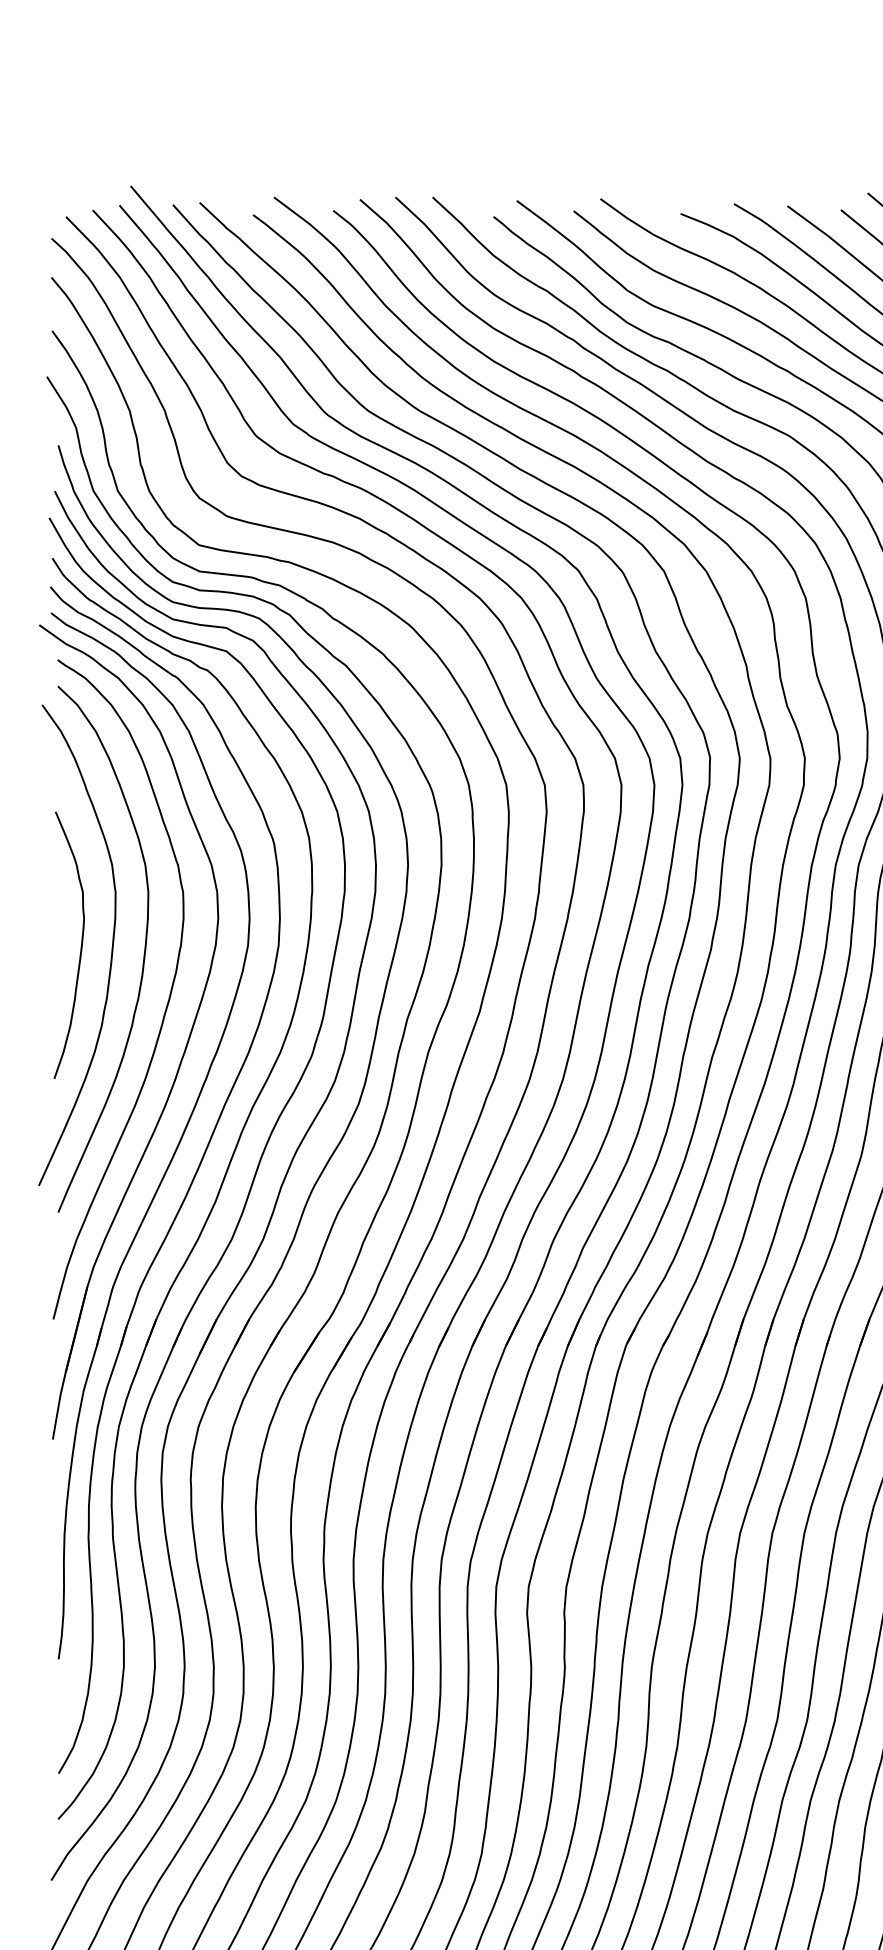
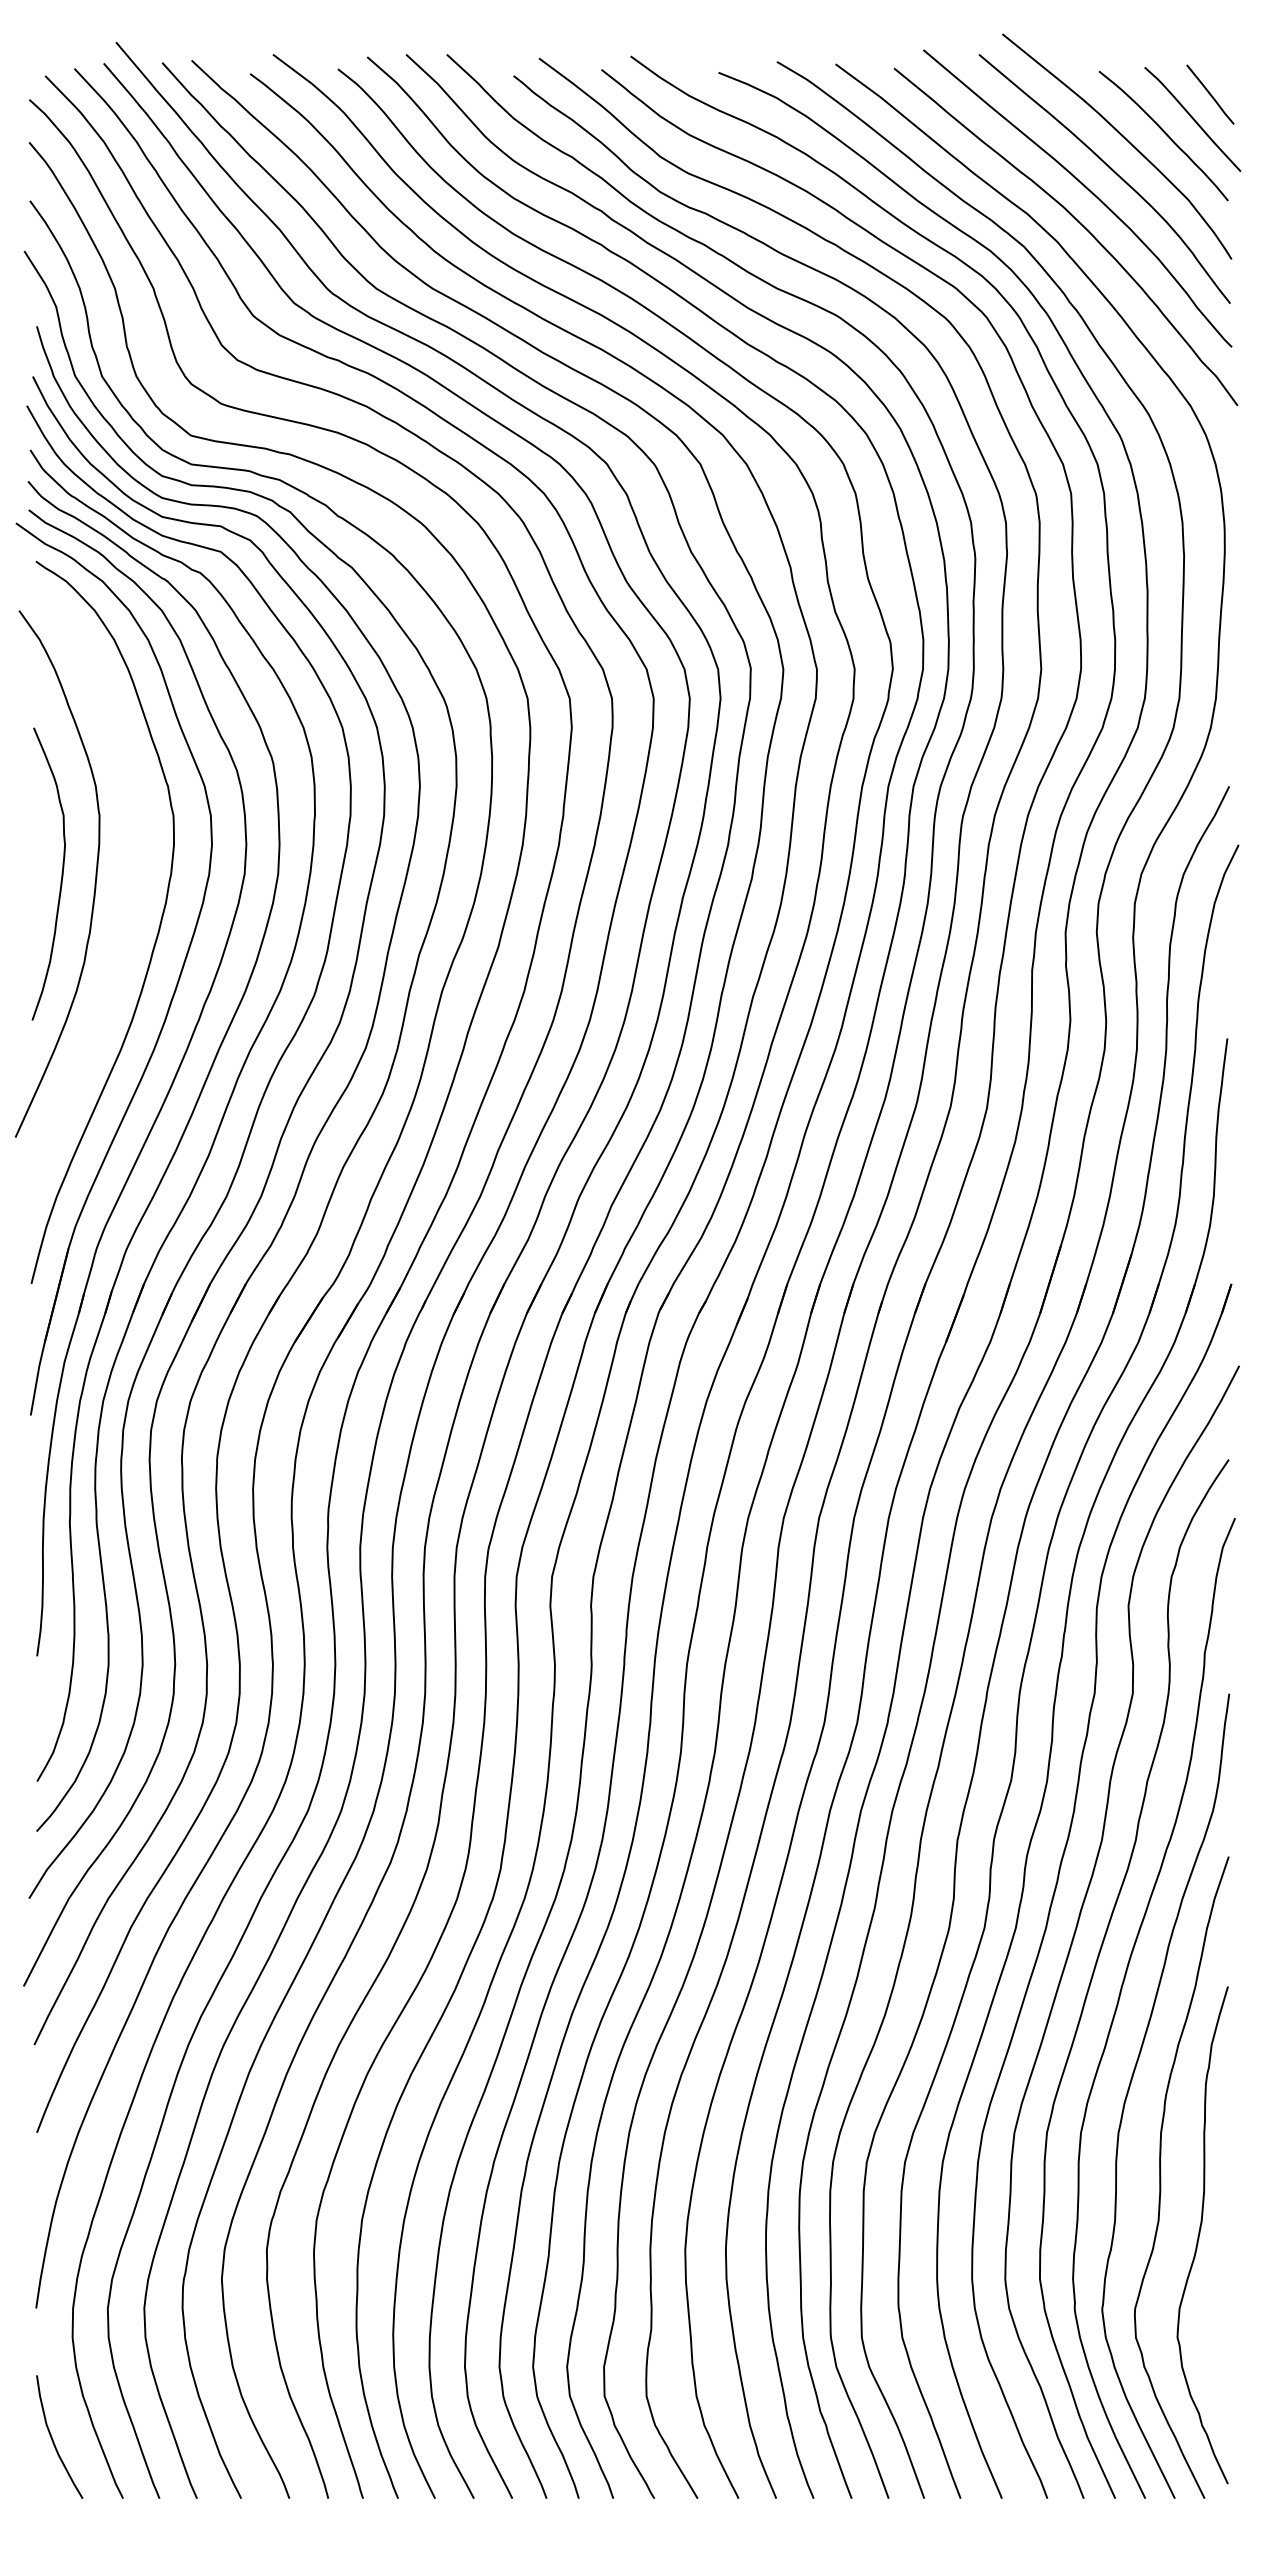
curve: (143, 952) -> (130, 881), removed

